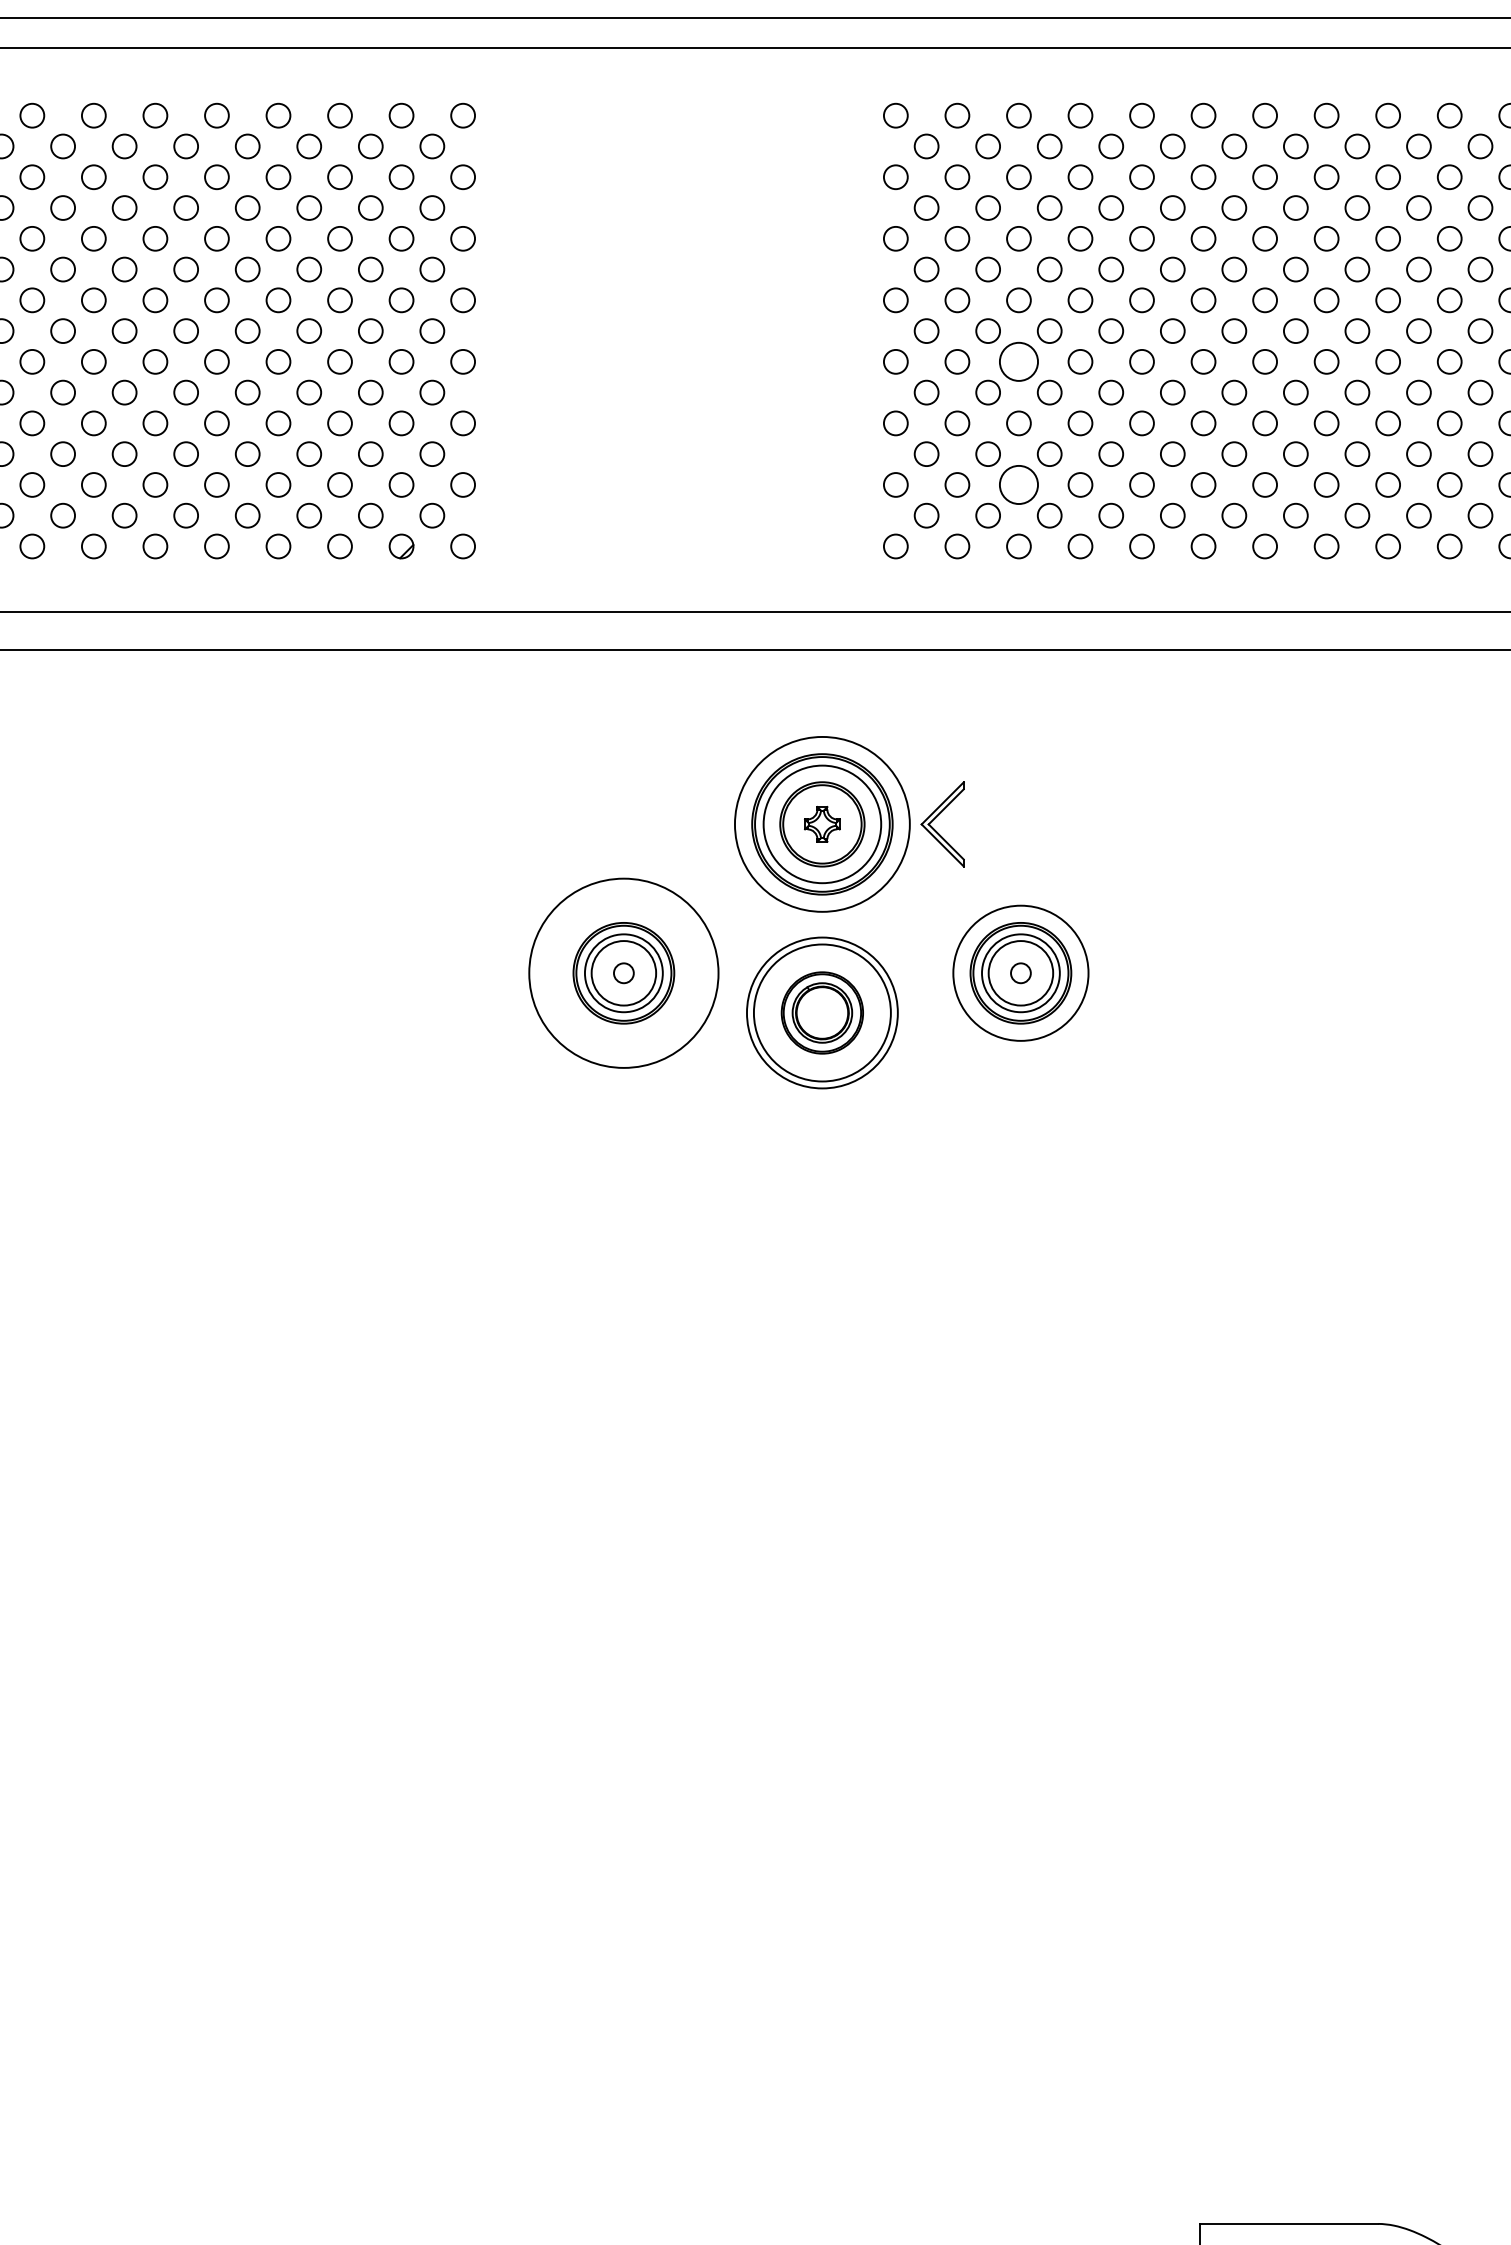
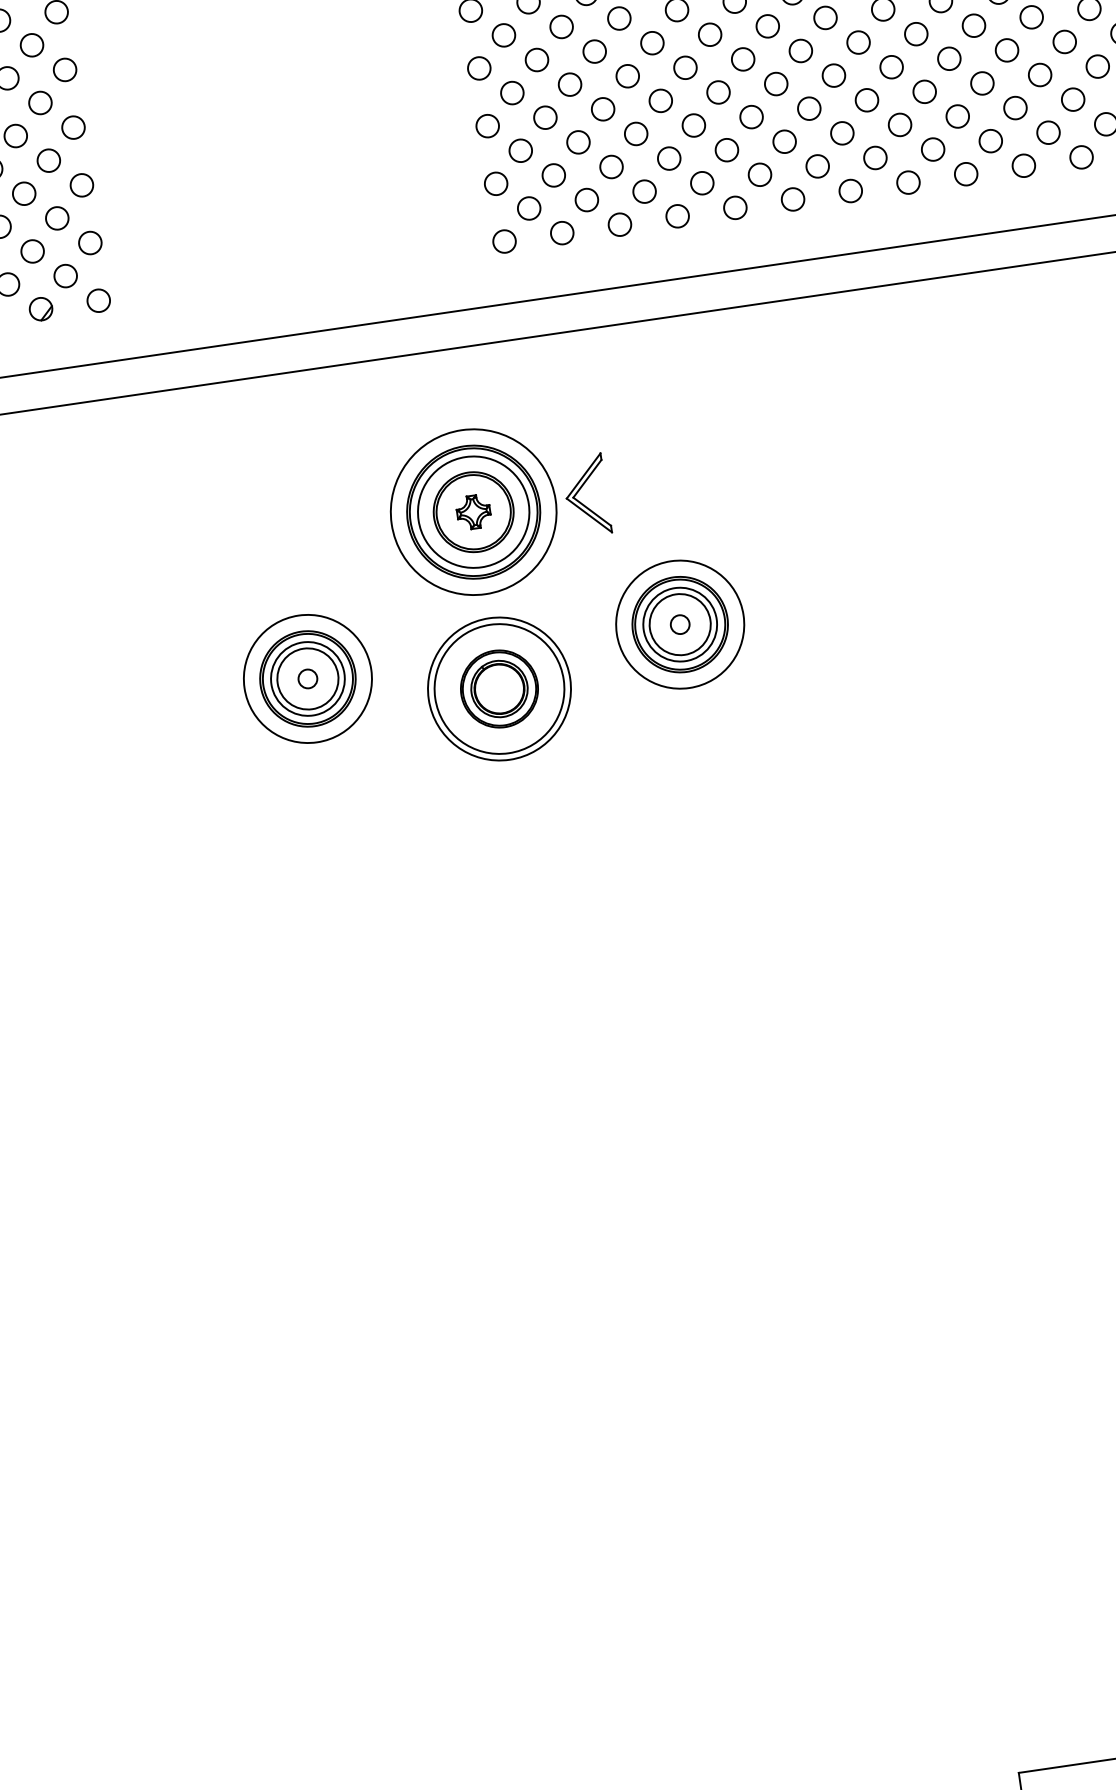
circle: (1018, 361) -> (594, 51), size x0.62
circle: (1018, 484) -> (611, 166), size x0.62
circle: (623, 972) -> (307, 678), size x0.71

